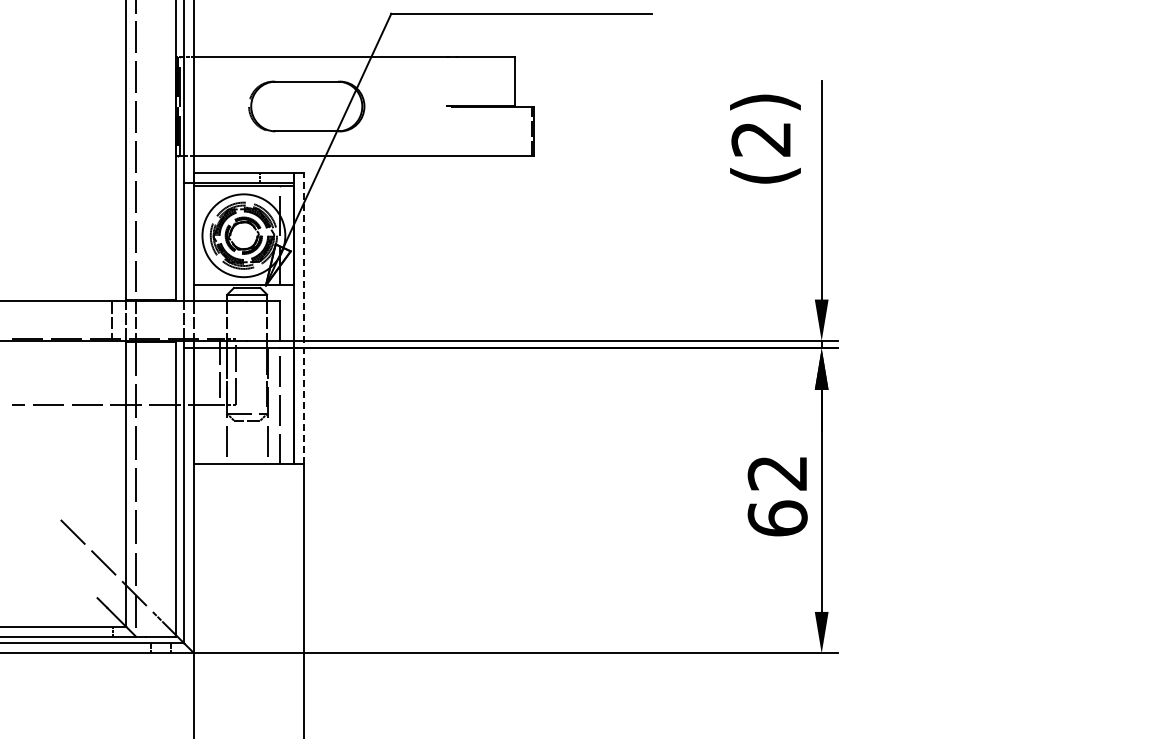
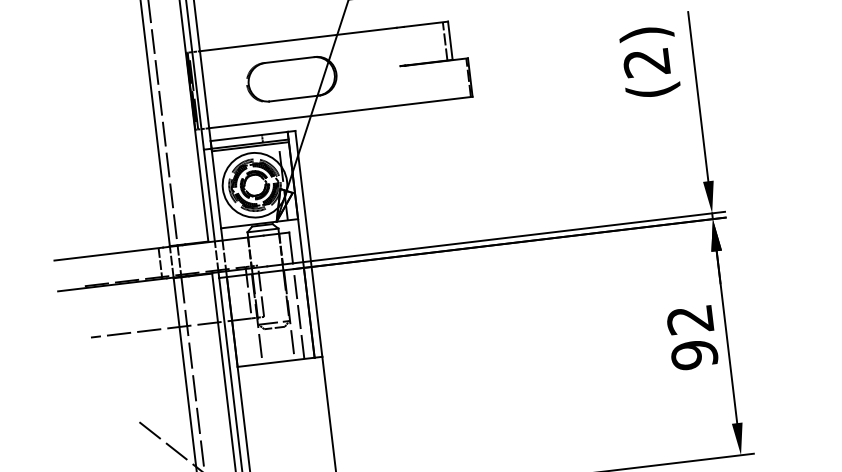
line: (507, 81) -> (444, 41), added
line: (303, 318) -> (308, 243), dashed -> solid
text: (777, 518) -> (694, 354), 62 -> 92

